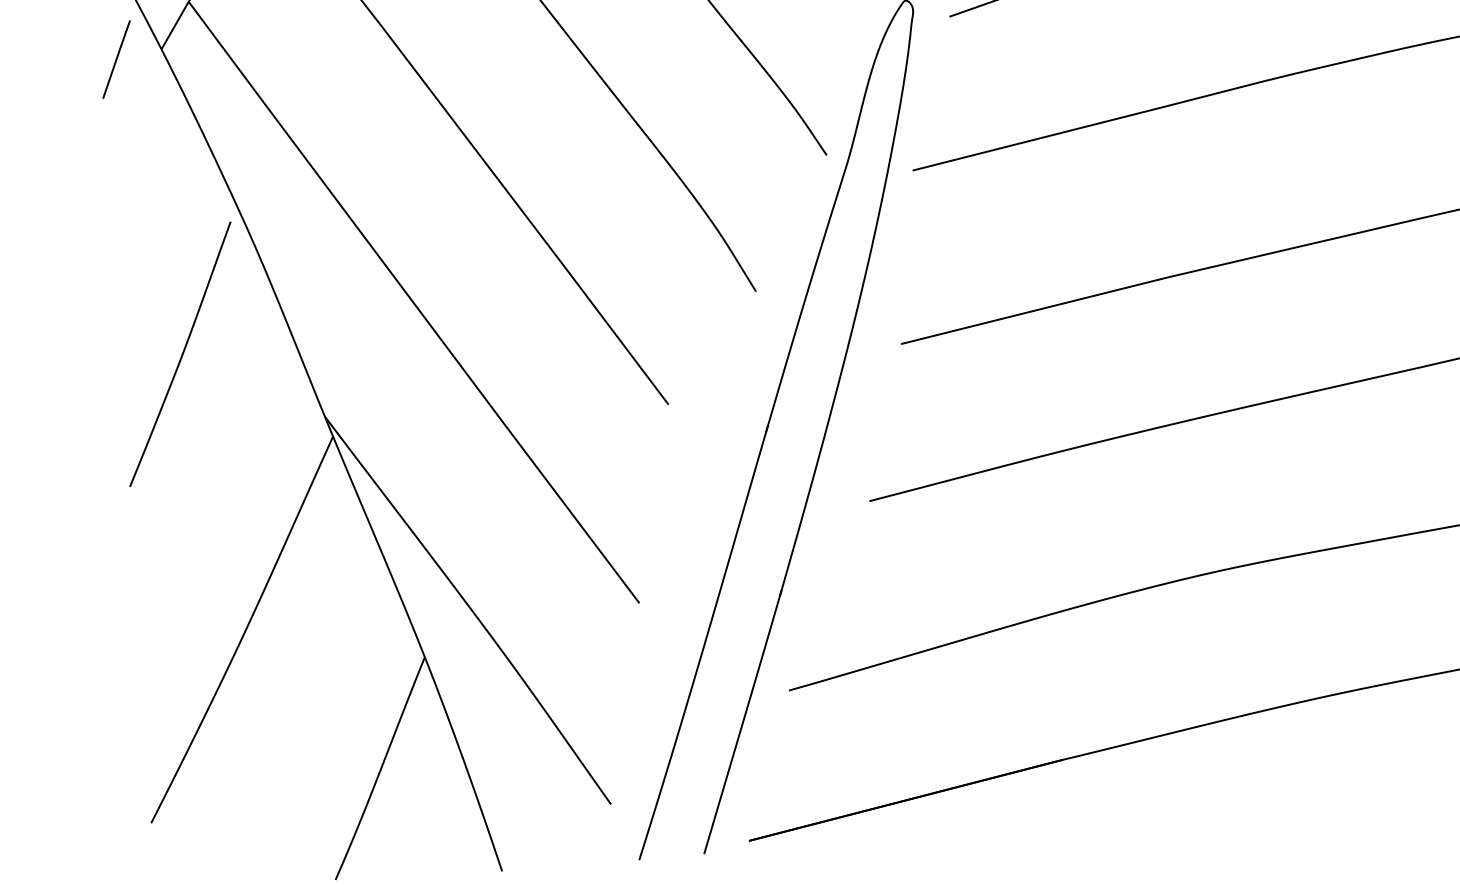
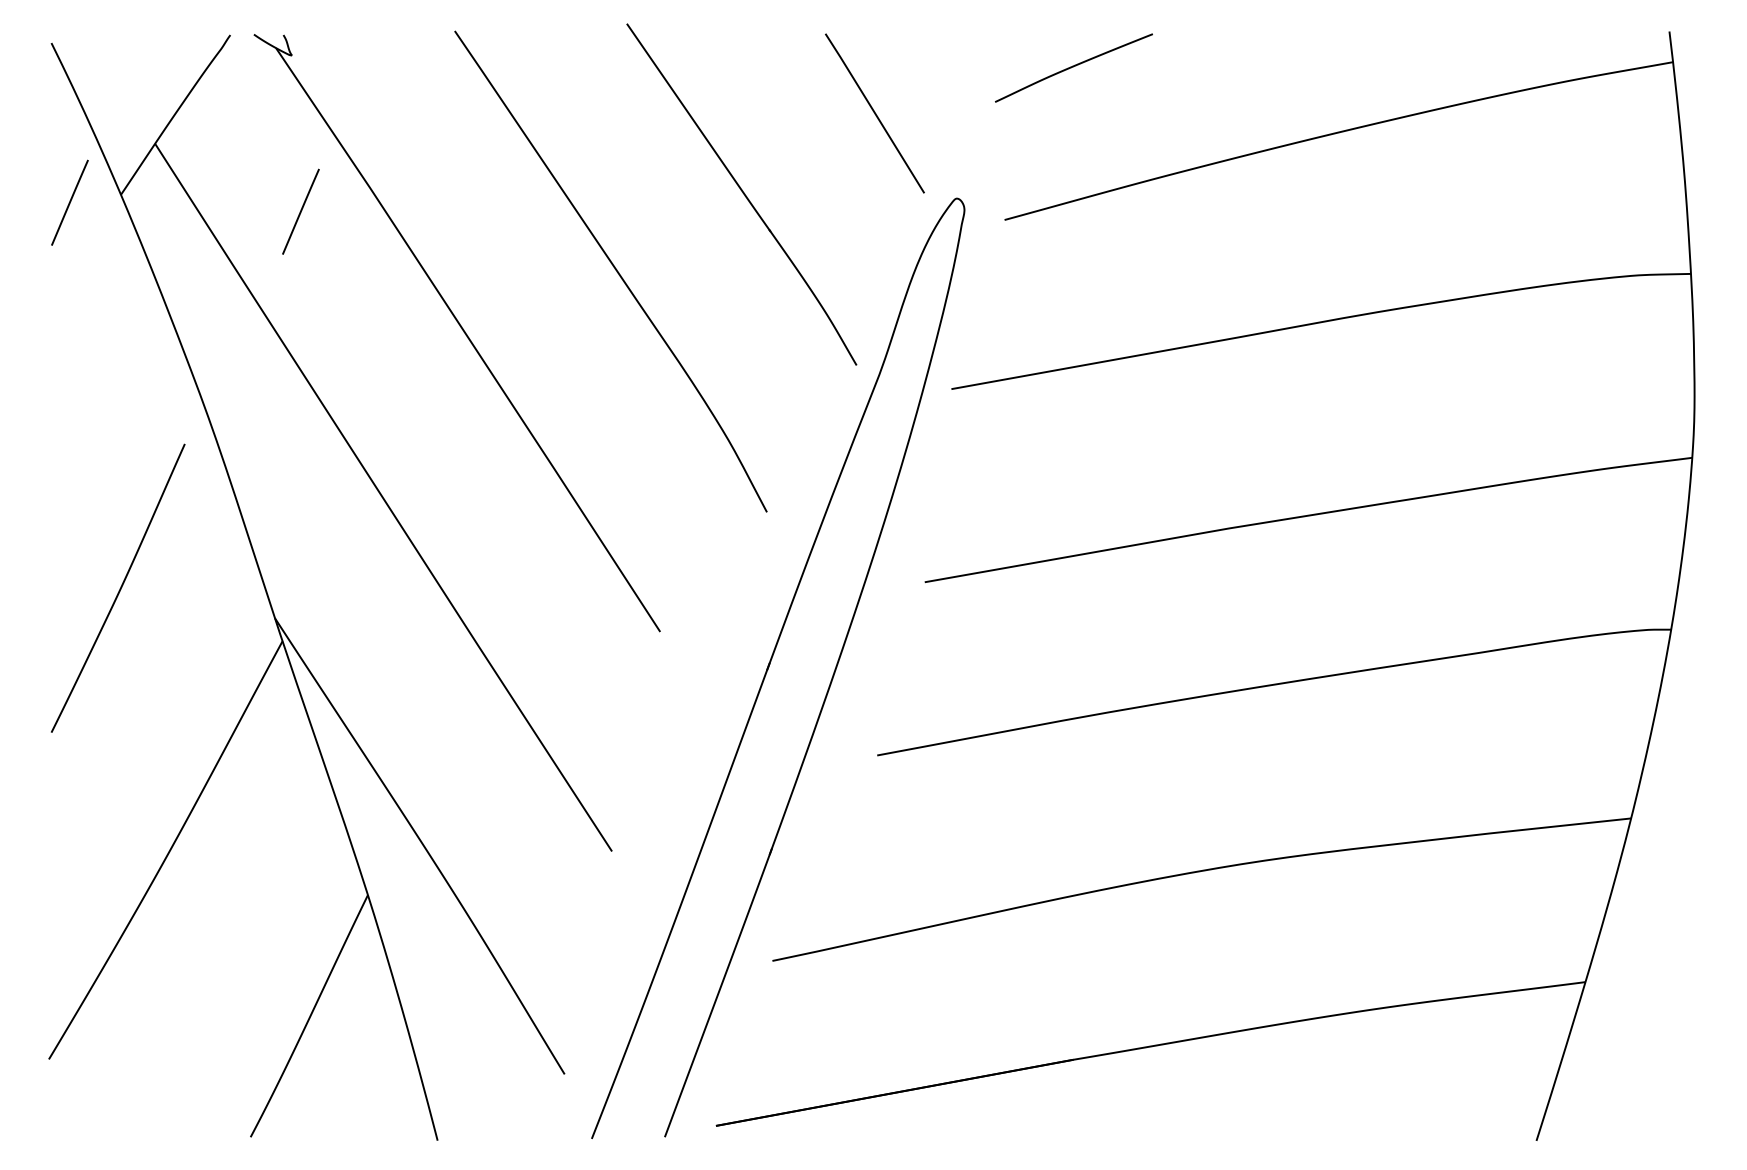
line: (322, 53) -> (300, 211), added
curve: (181, 354) -> (119, 588), moved

